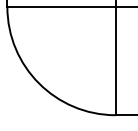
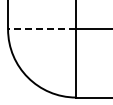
line: (60, 6) -> (41, 29), solid -> dashed

